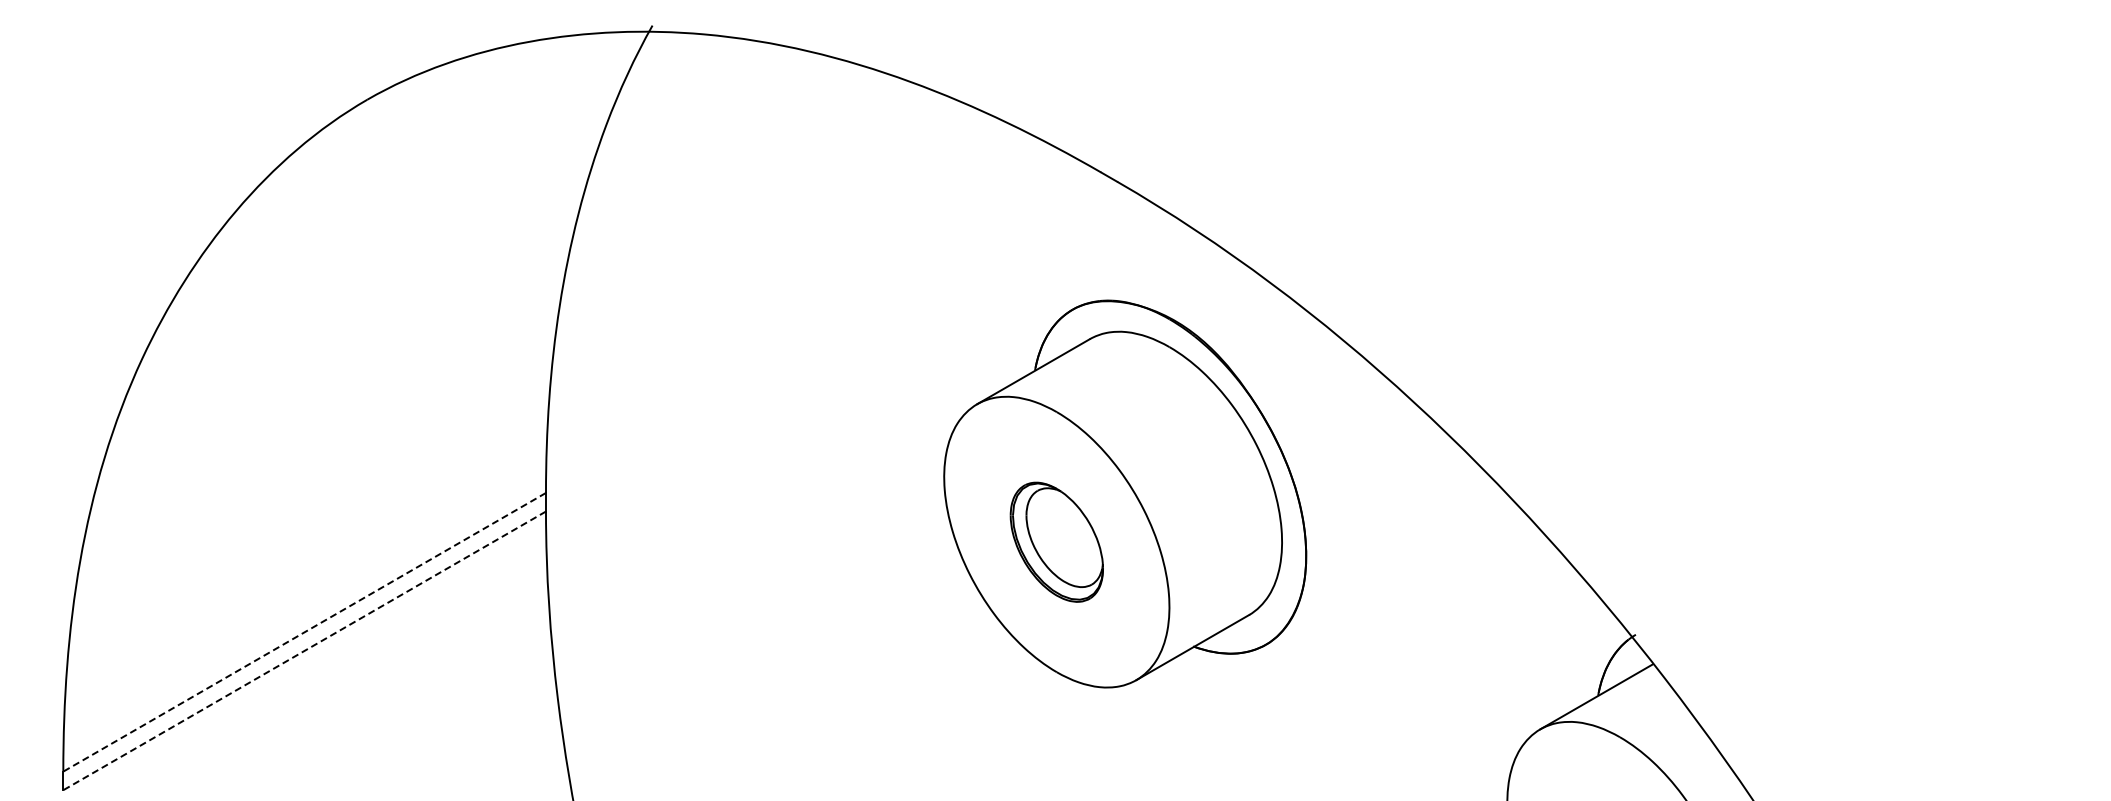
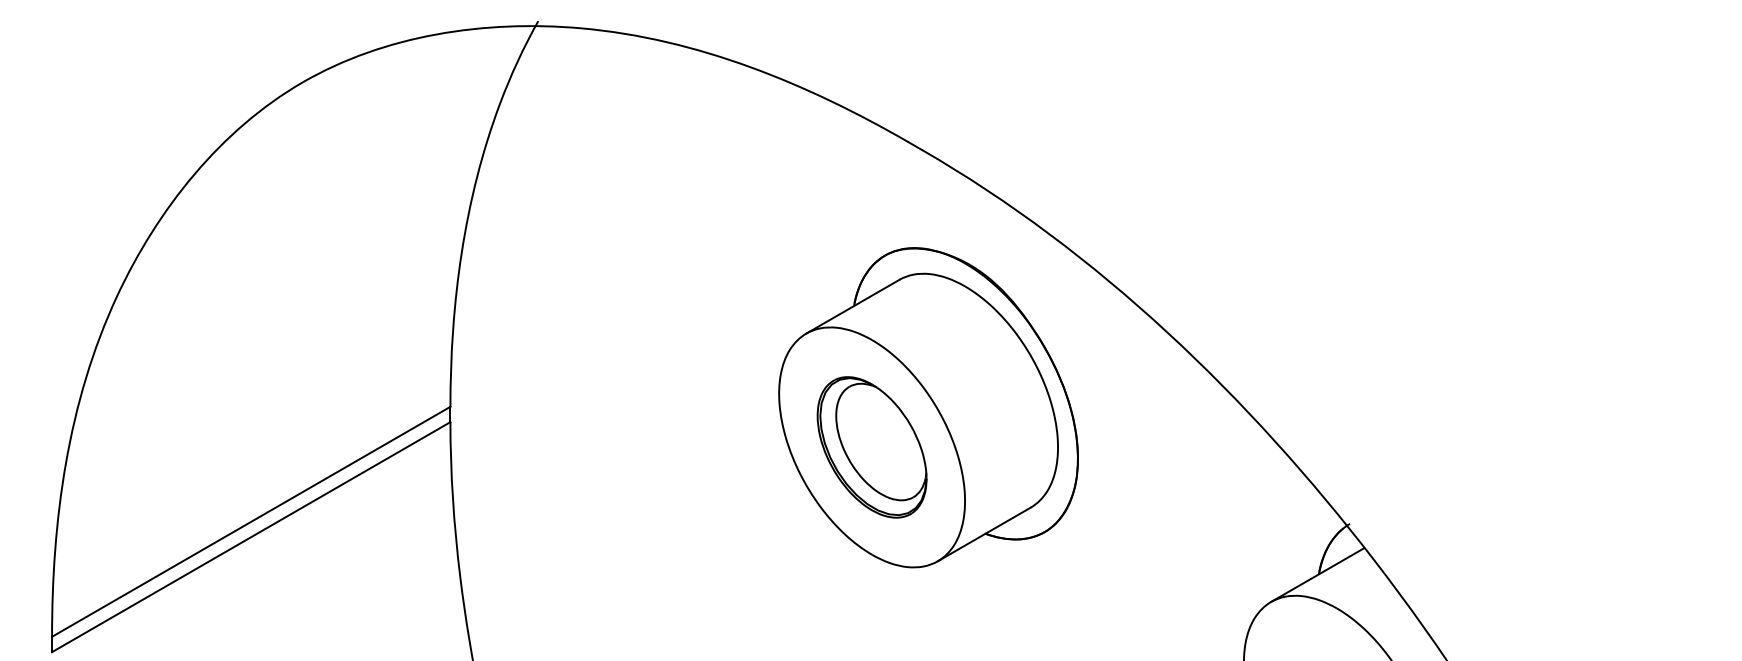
part: (1056, 542) -> (871, 447), size x1.43
line: (304, 632) -> (251, 521), dashed -> solid
line: (304, 650) -> (251, 536), dashed -> solid

